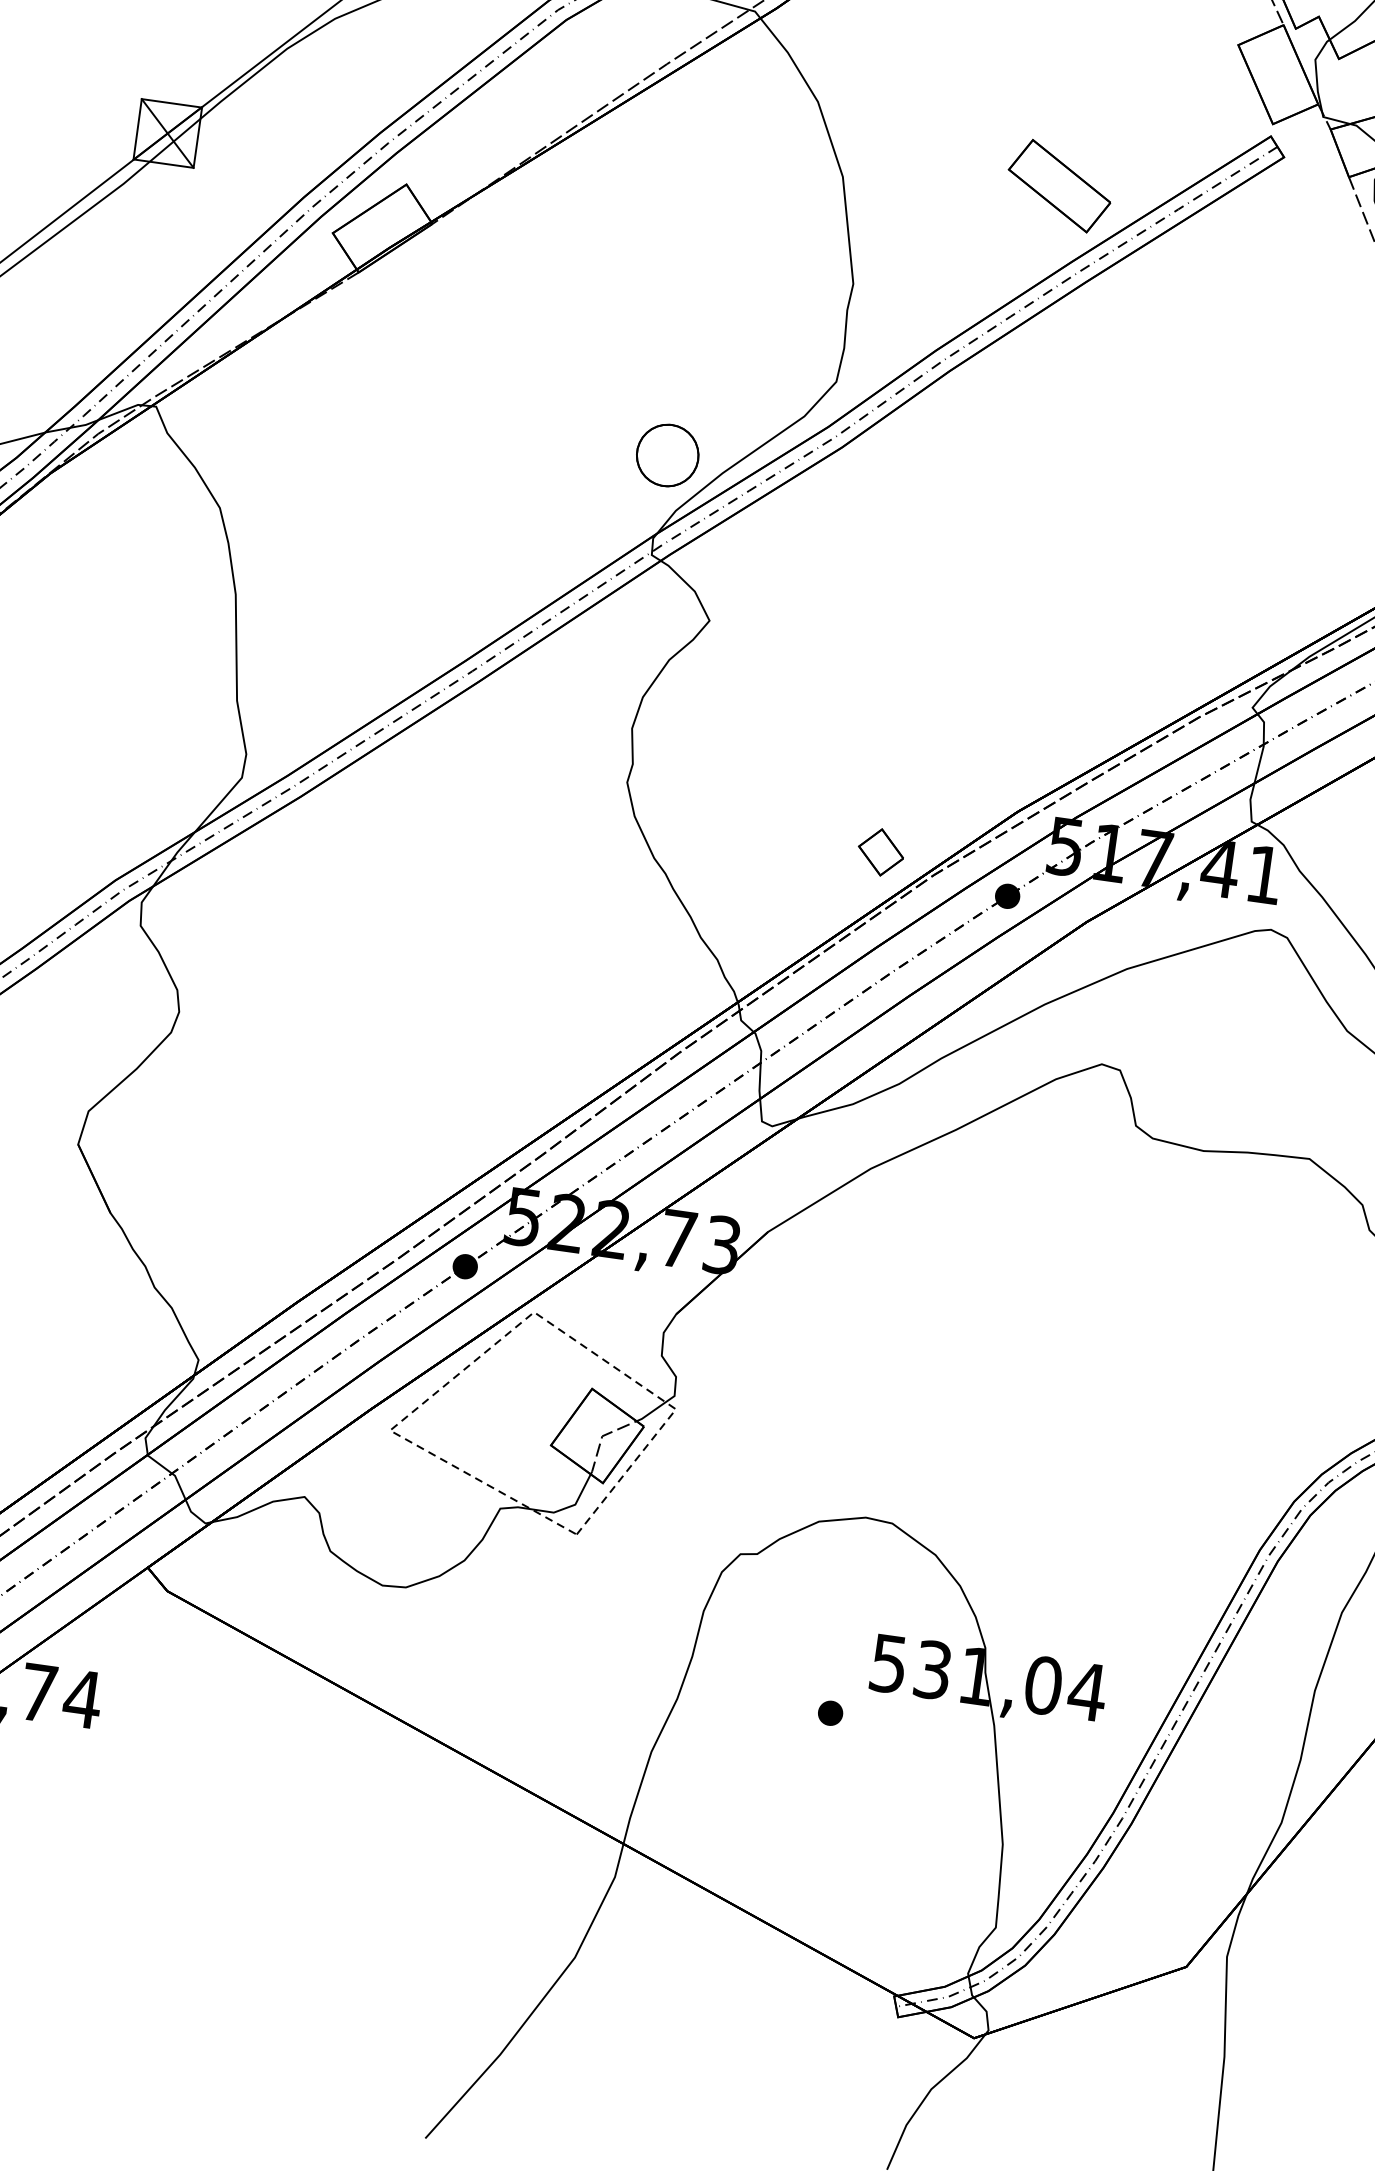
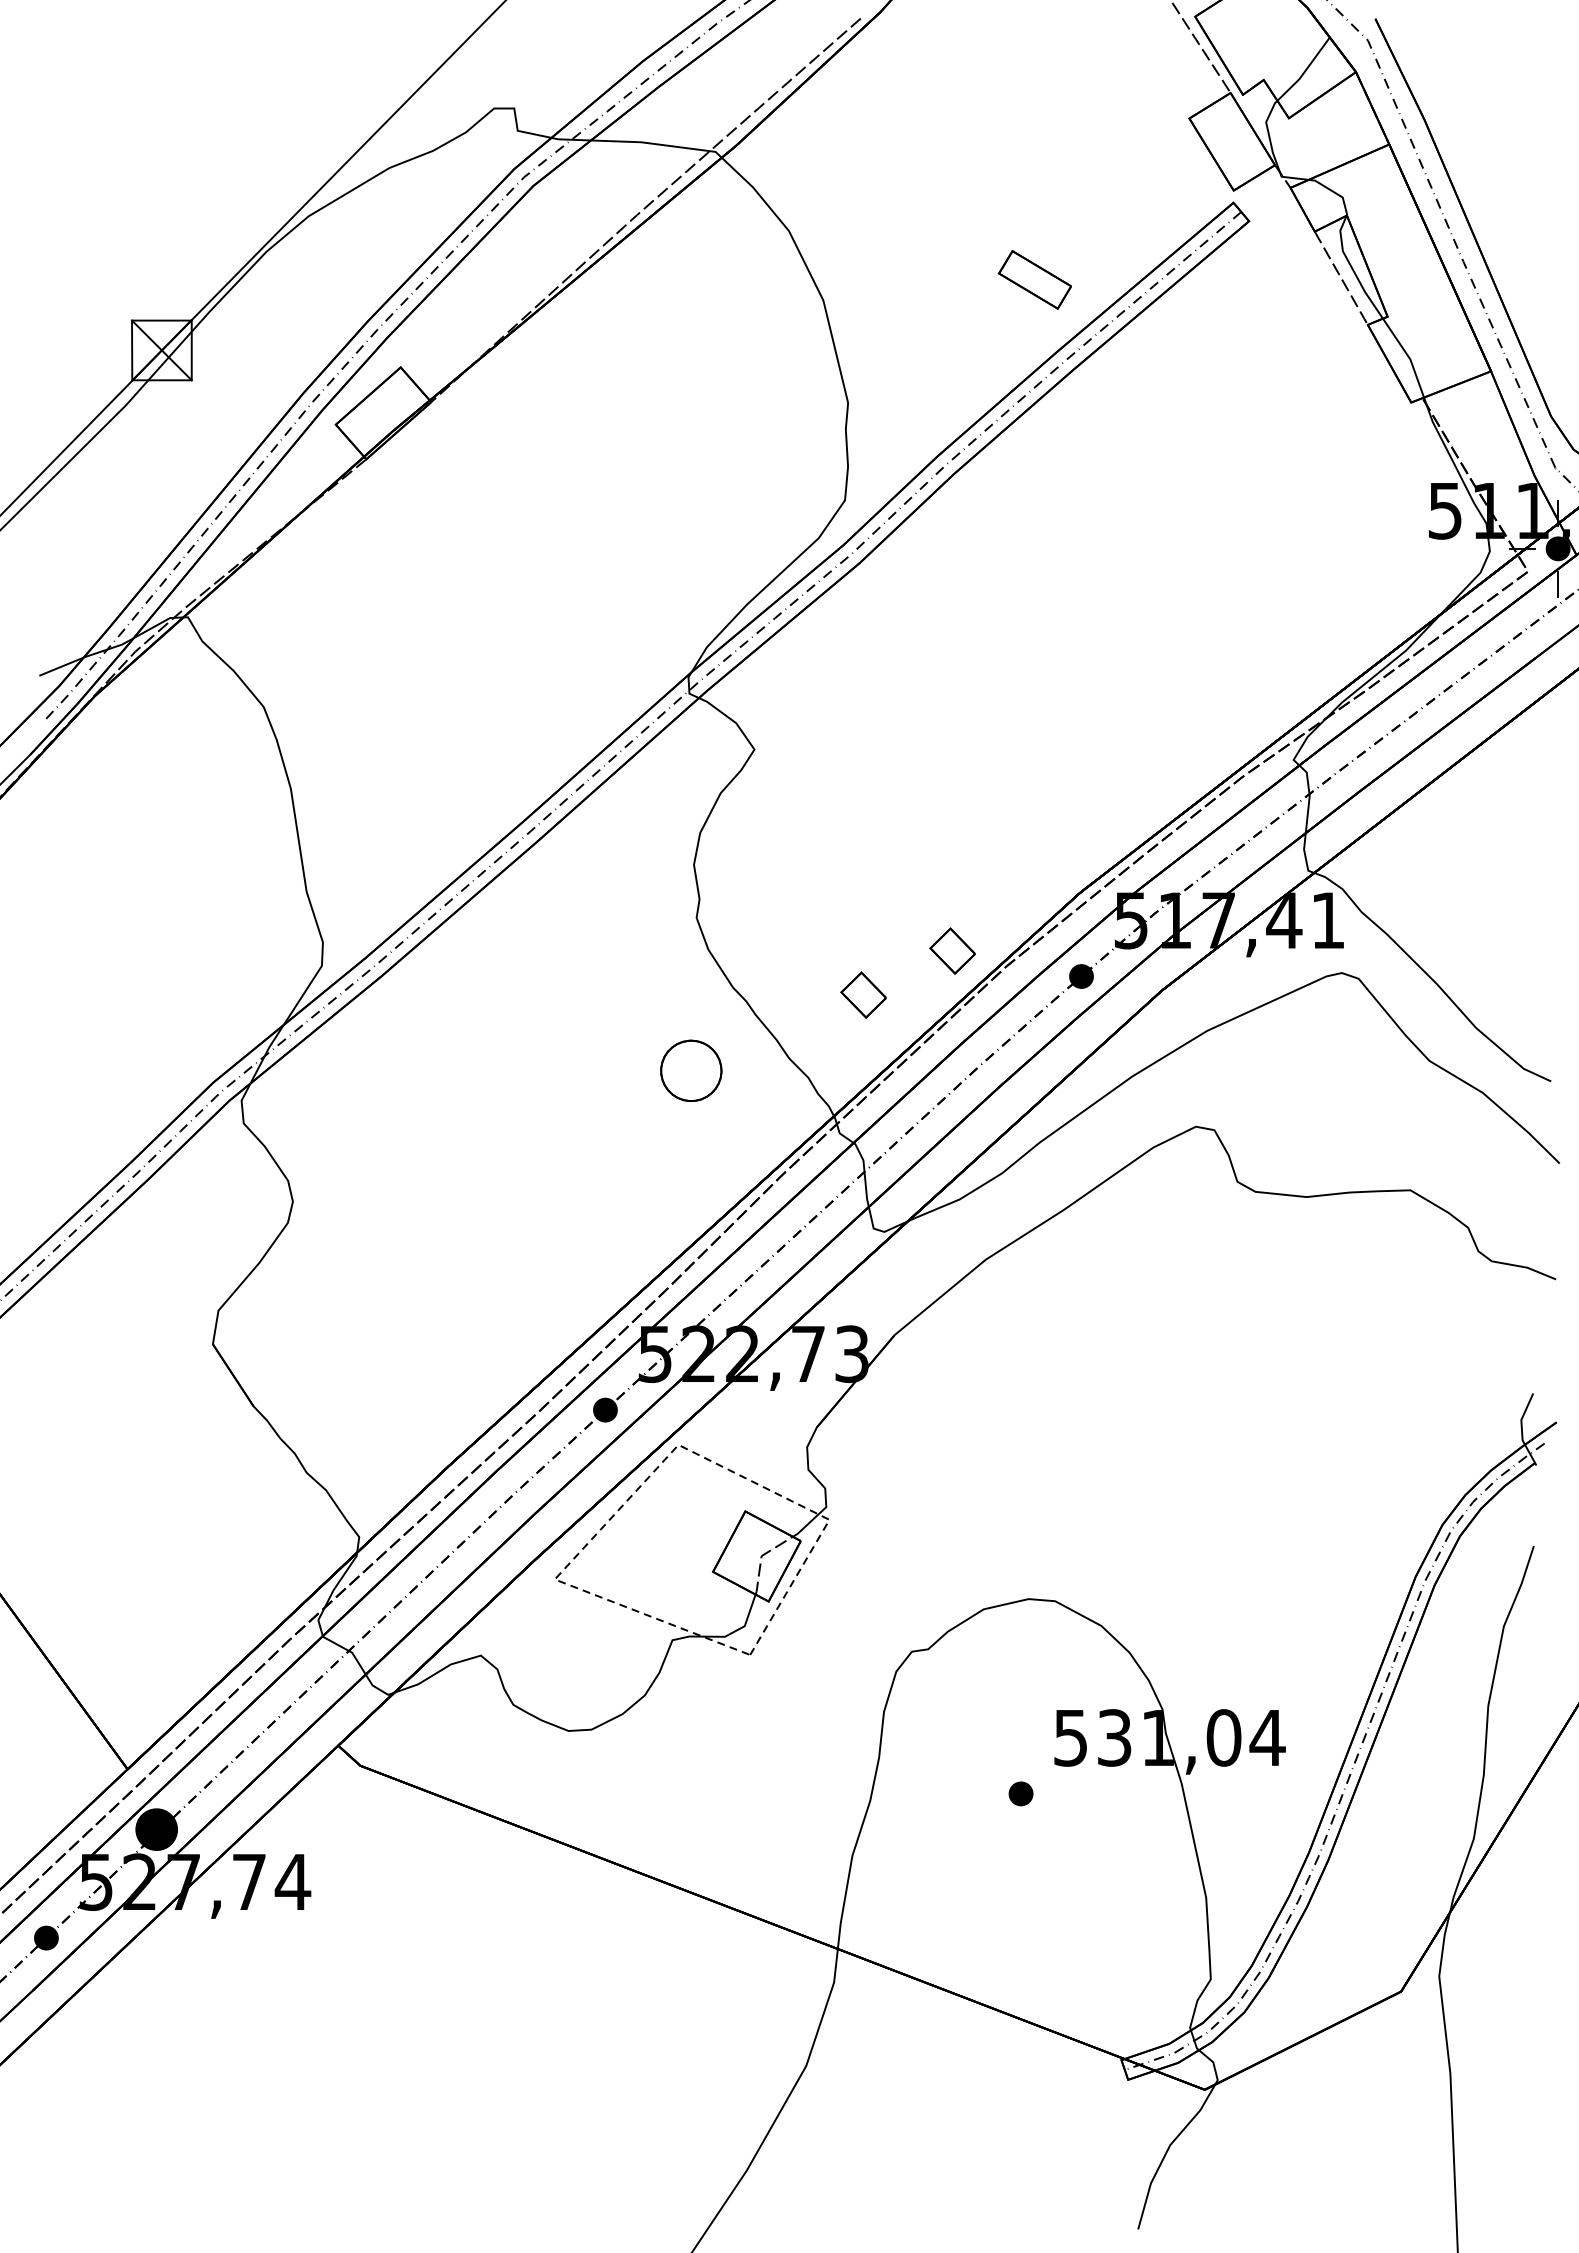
part: (1059, 185) -> (1034, 279), size x0.7
part: (667, 455) -> (691, 1070), moved
part: (784, 883) -> (863, 994), added

